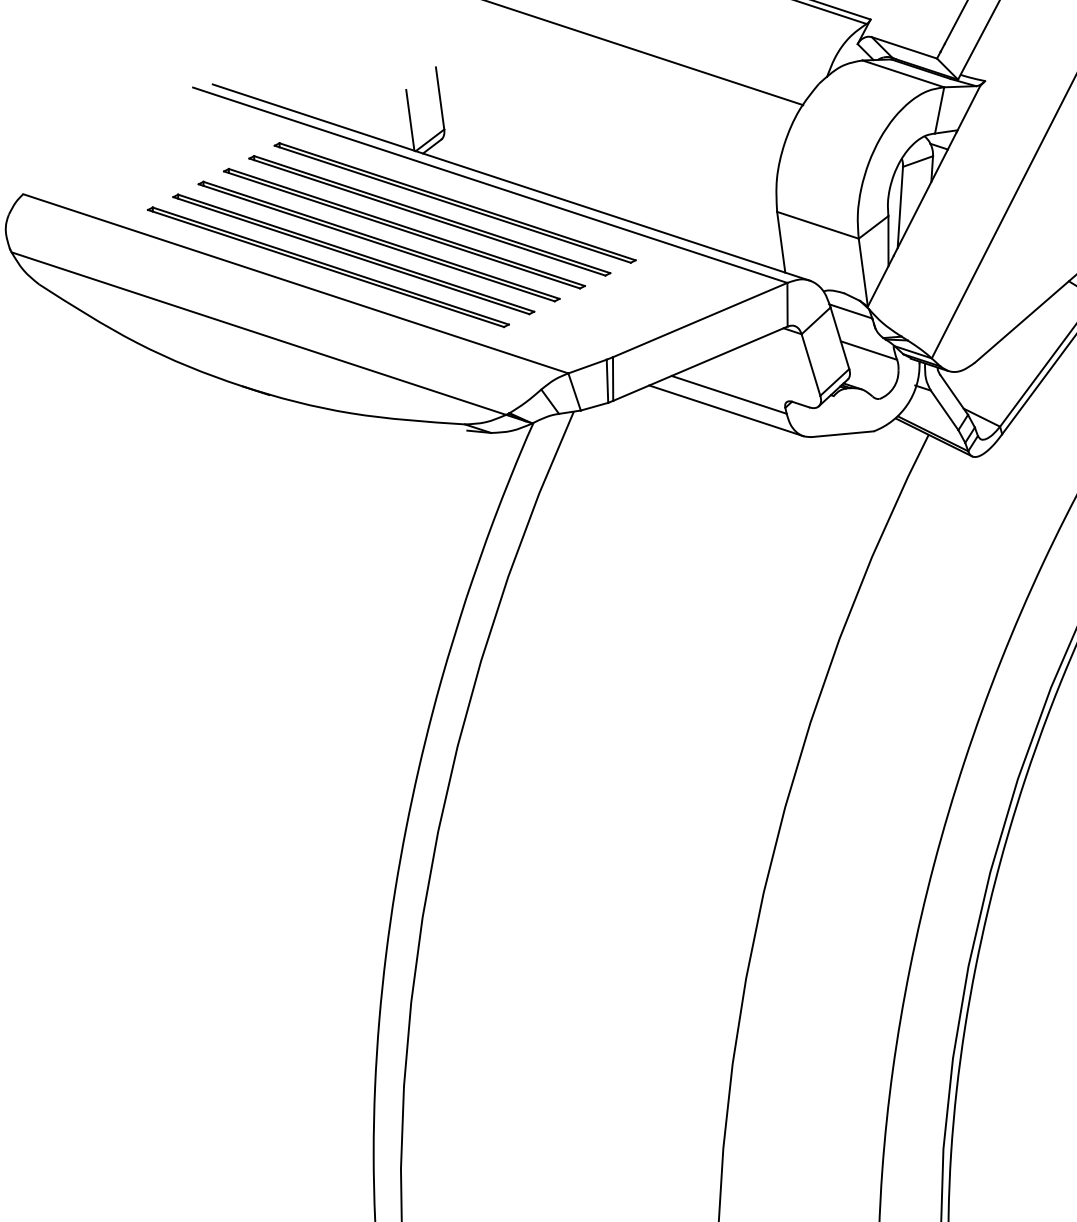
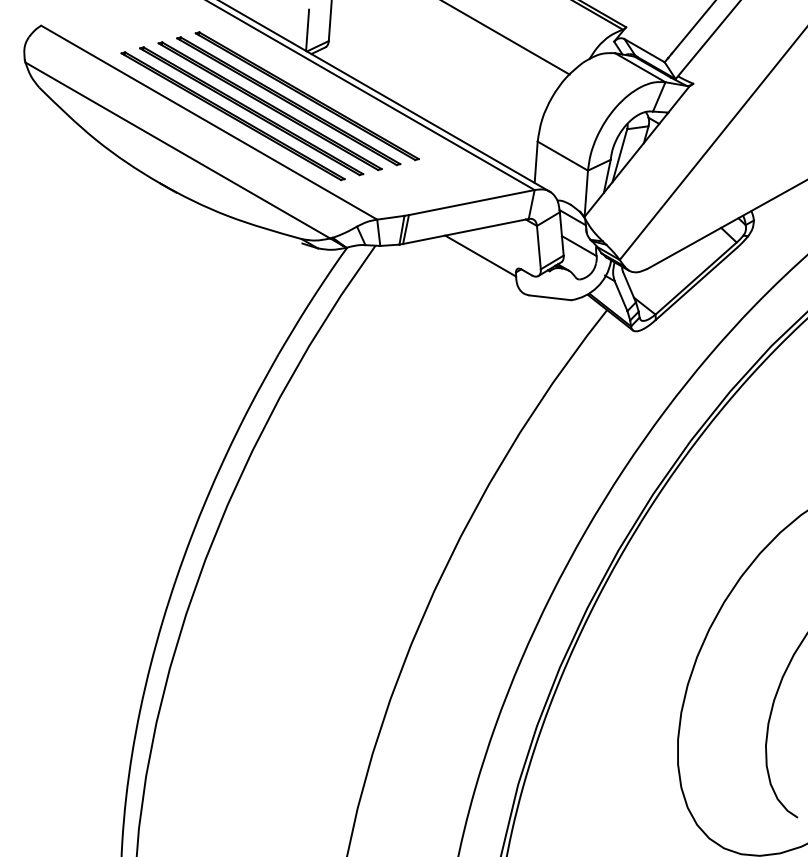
part: (454, 203) -> (325, 91), removed
line: (726, 409) -> (476, 265), removed

